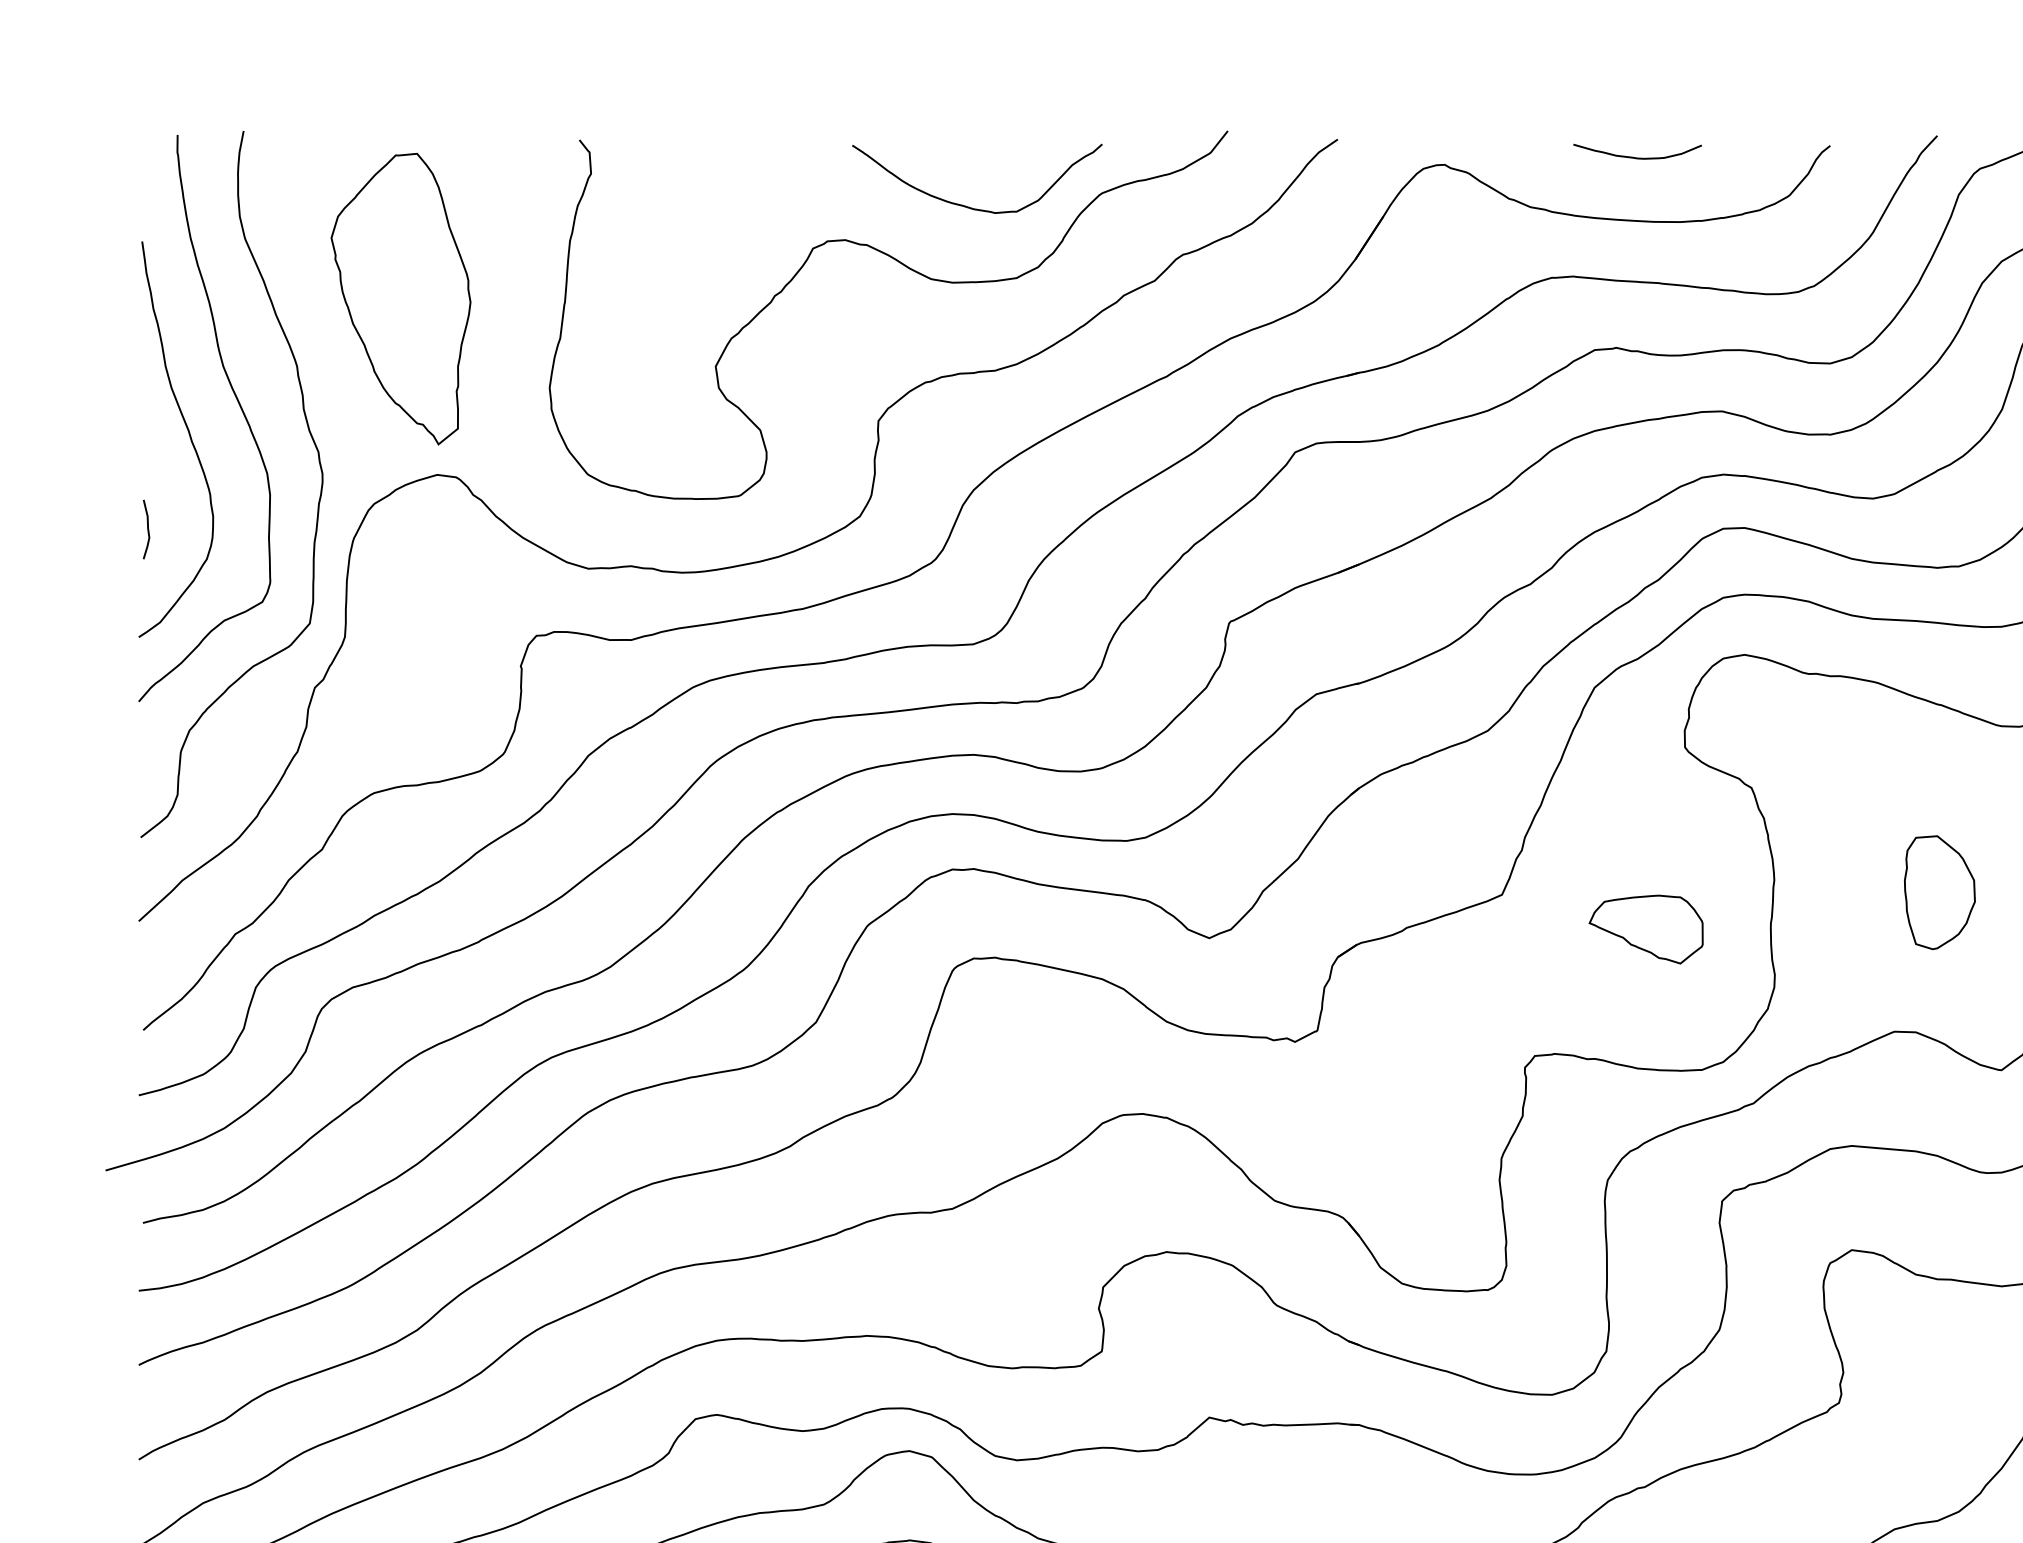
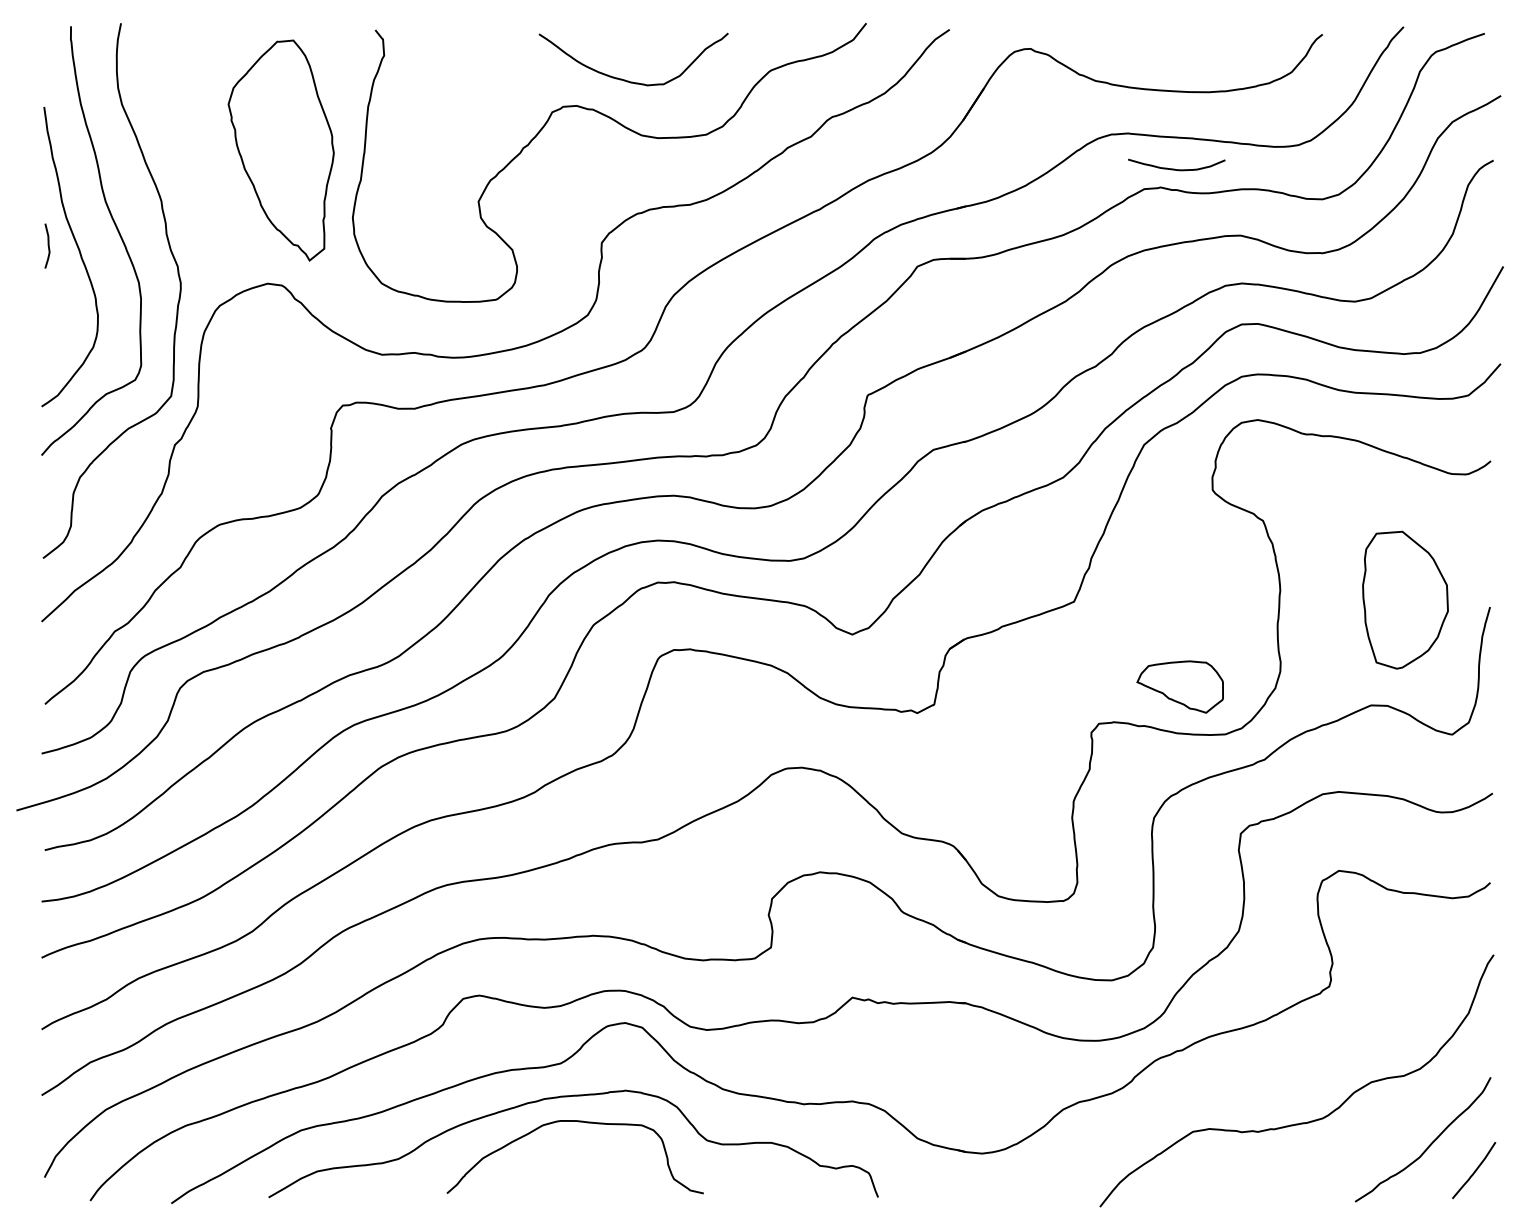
curve: (1634, 156) -> (1174, 168), moved
curve: (966, 205) -> (625, 79), moved
part: (400, 299) -> (280, 150), moved
curve: (146, 528) -> (47, 245), moved
part: (1939, 891) -> (1405, 599), size x1.6
part: (1645, 928) -> (1179, 686), moved

